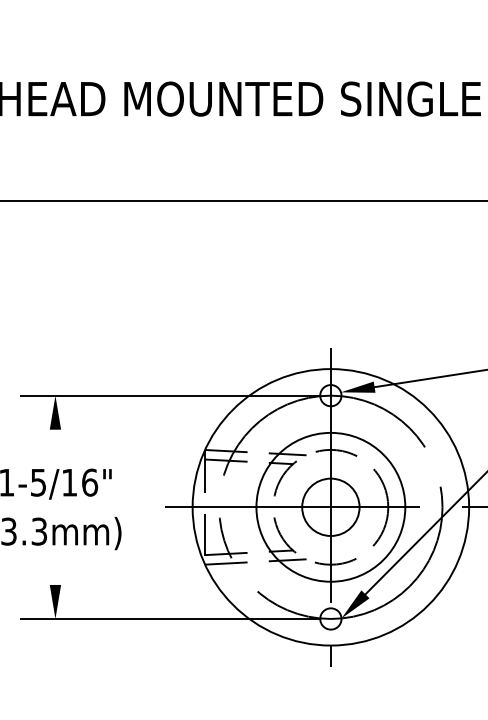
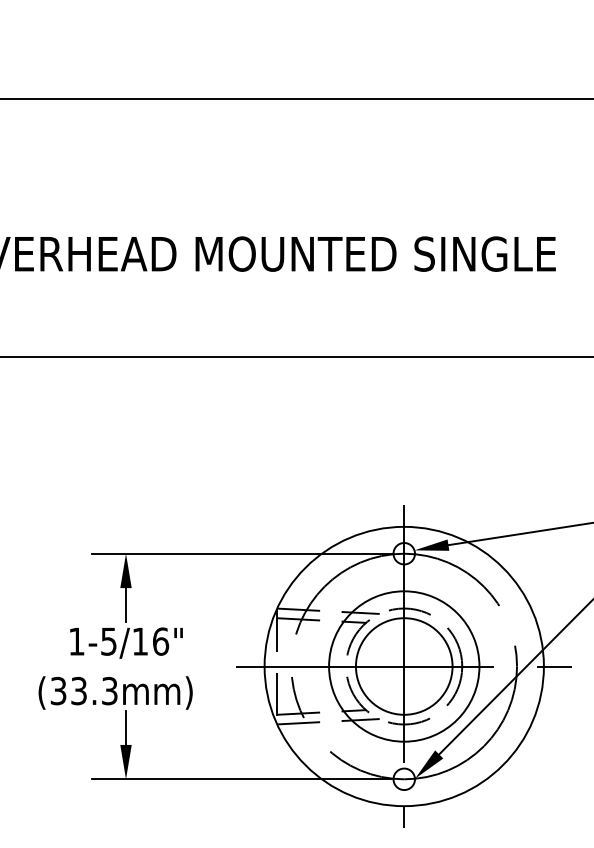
line: (55, 445) -> (126, 604), added
circle: (330, 507) -> (403, 666), size x1.67
line: (55, 567) -> (126, 727), added

